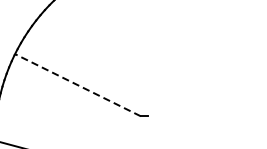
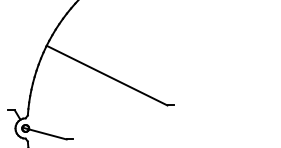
line: (77, 85) -> (106, 75), dashed -> solid

